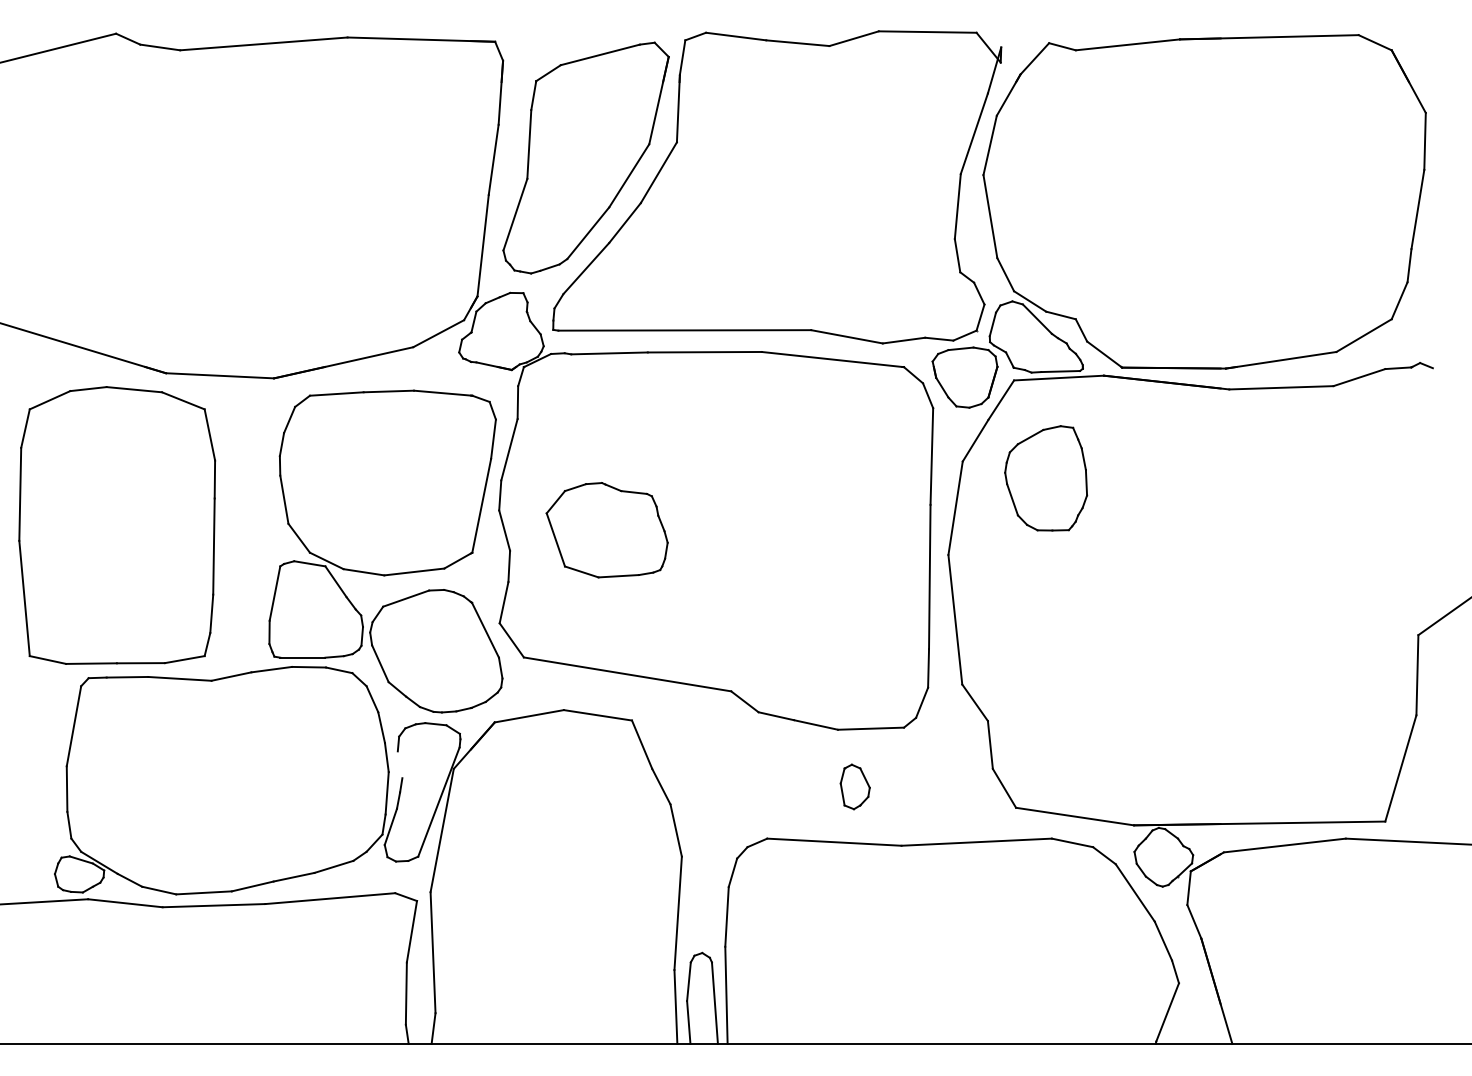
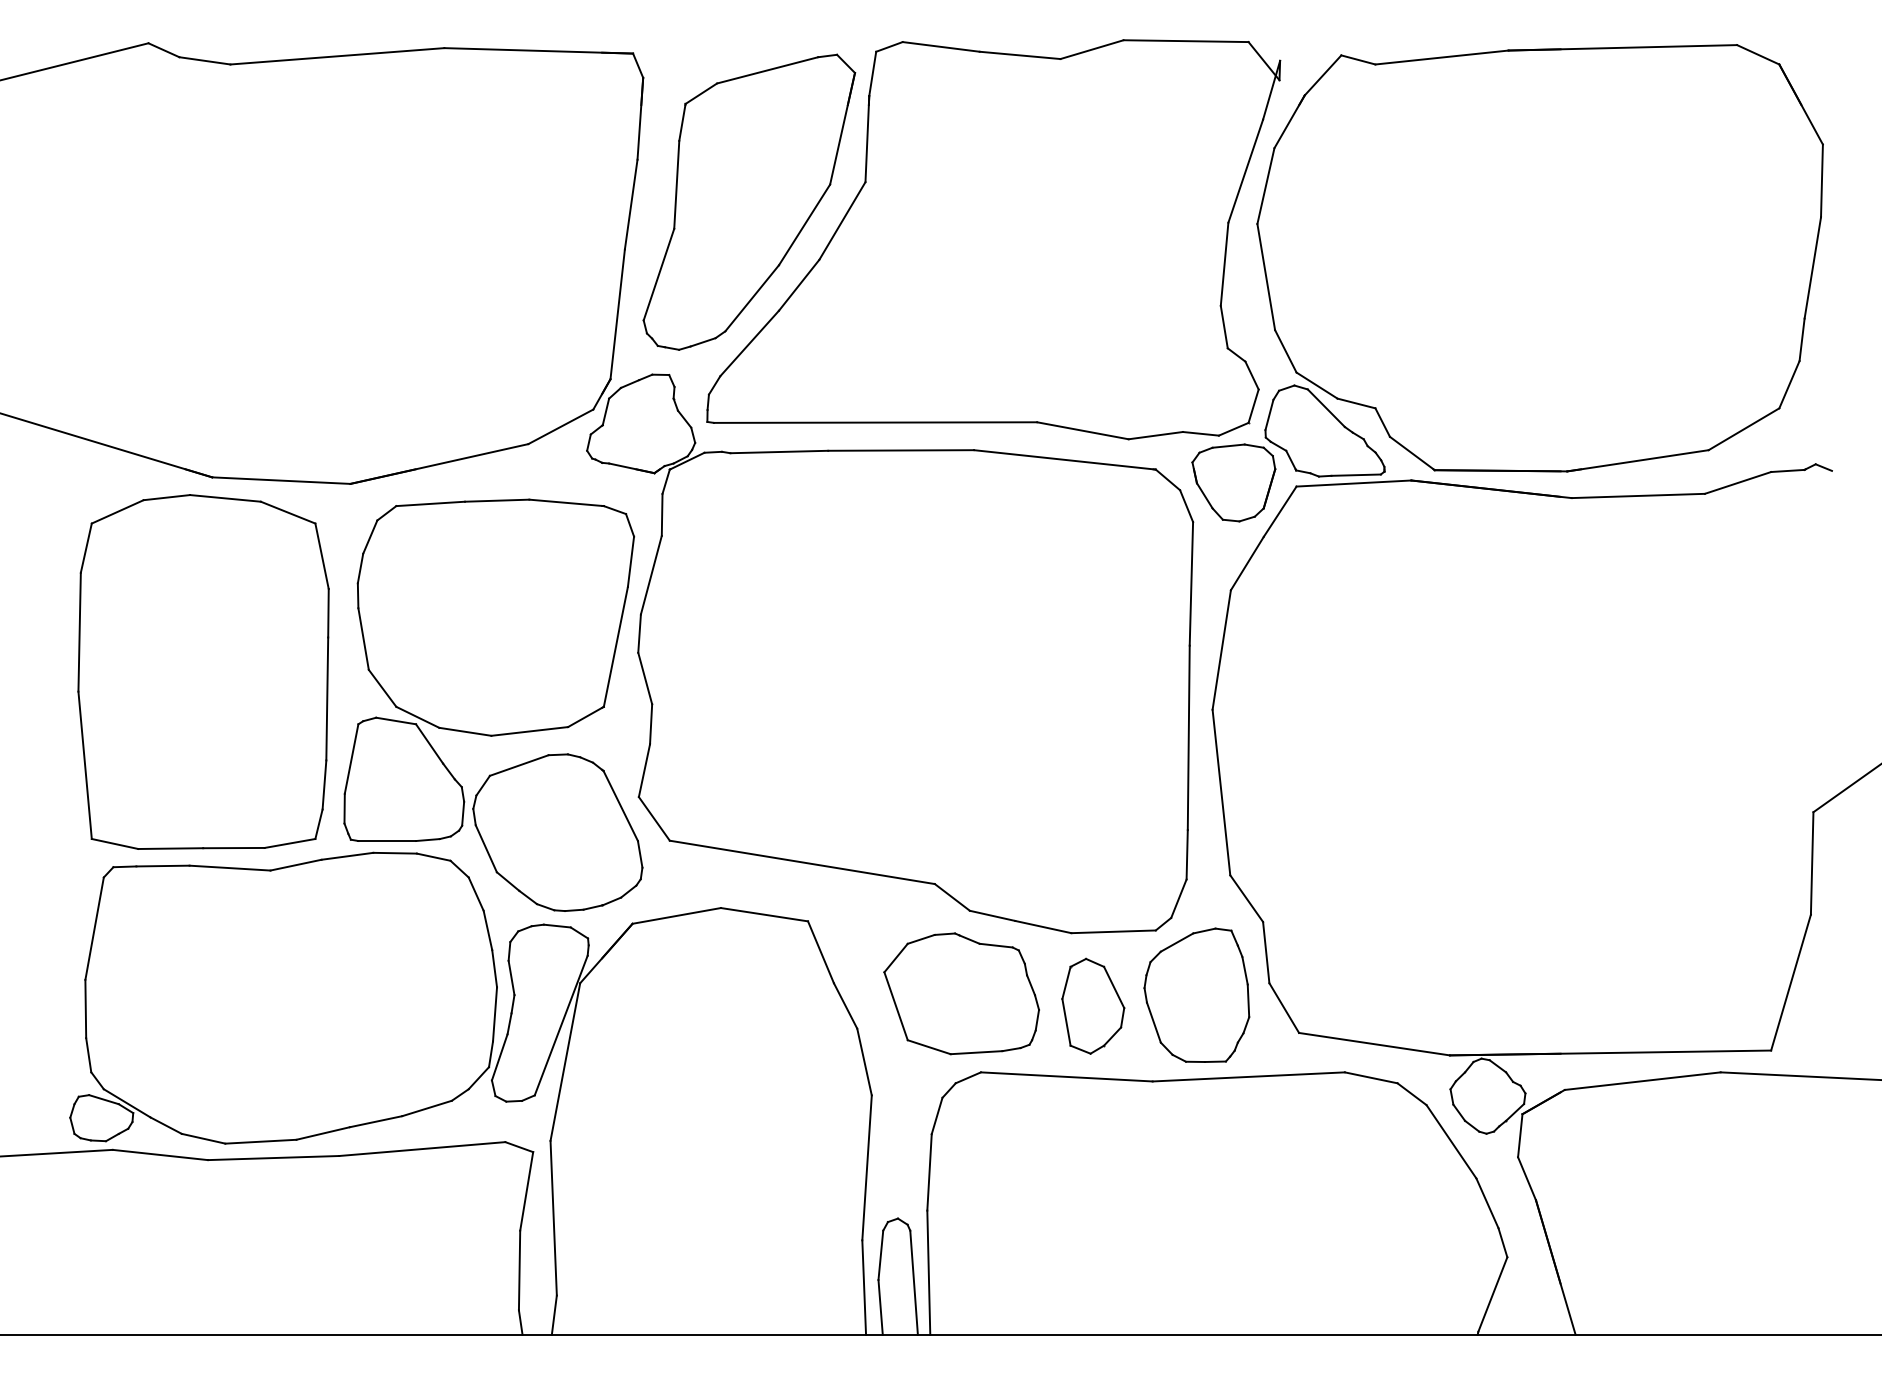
part: (1046, 478) -> (1197, 995), moved
part: (117, 525) -> (203, 672), moved
part: (606, 530) -> (960, 994), moved
line: (399, 764) -> (510, 977), added
part: (855, 786) -> (1093, 1005), size x1.67

